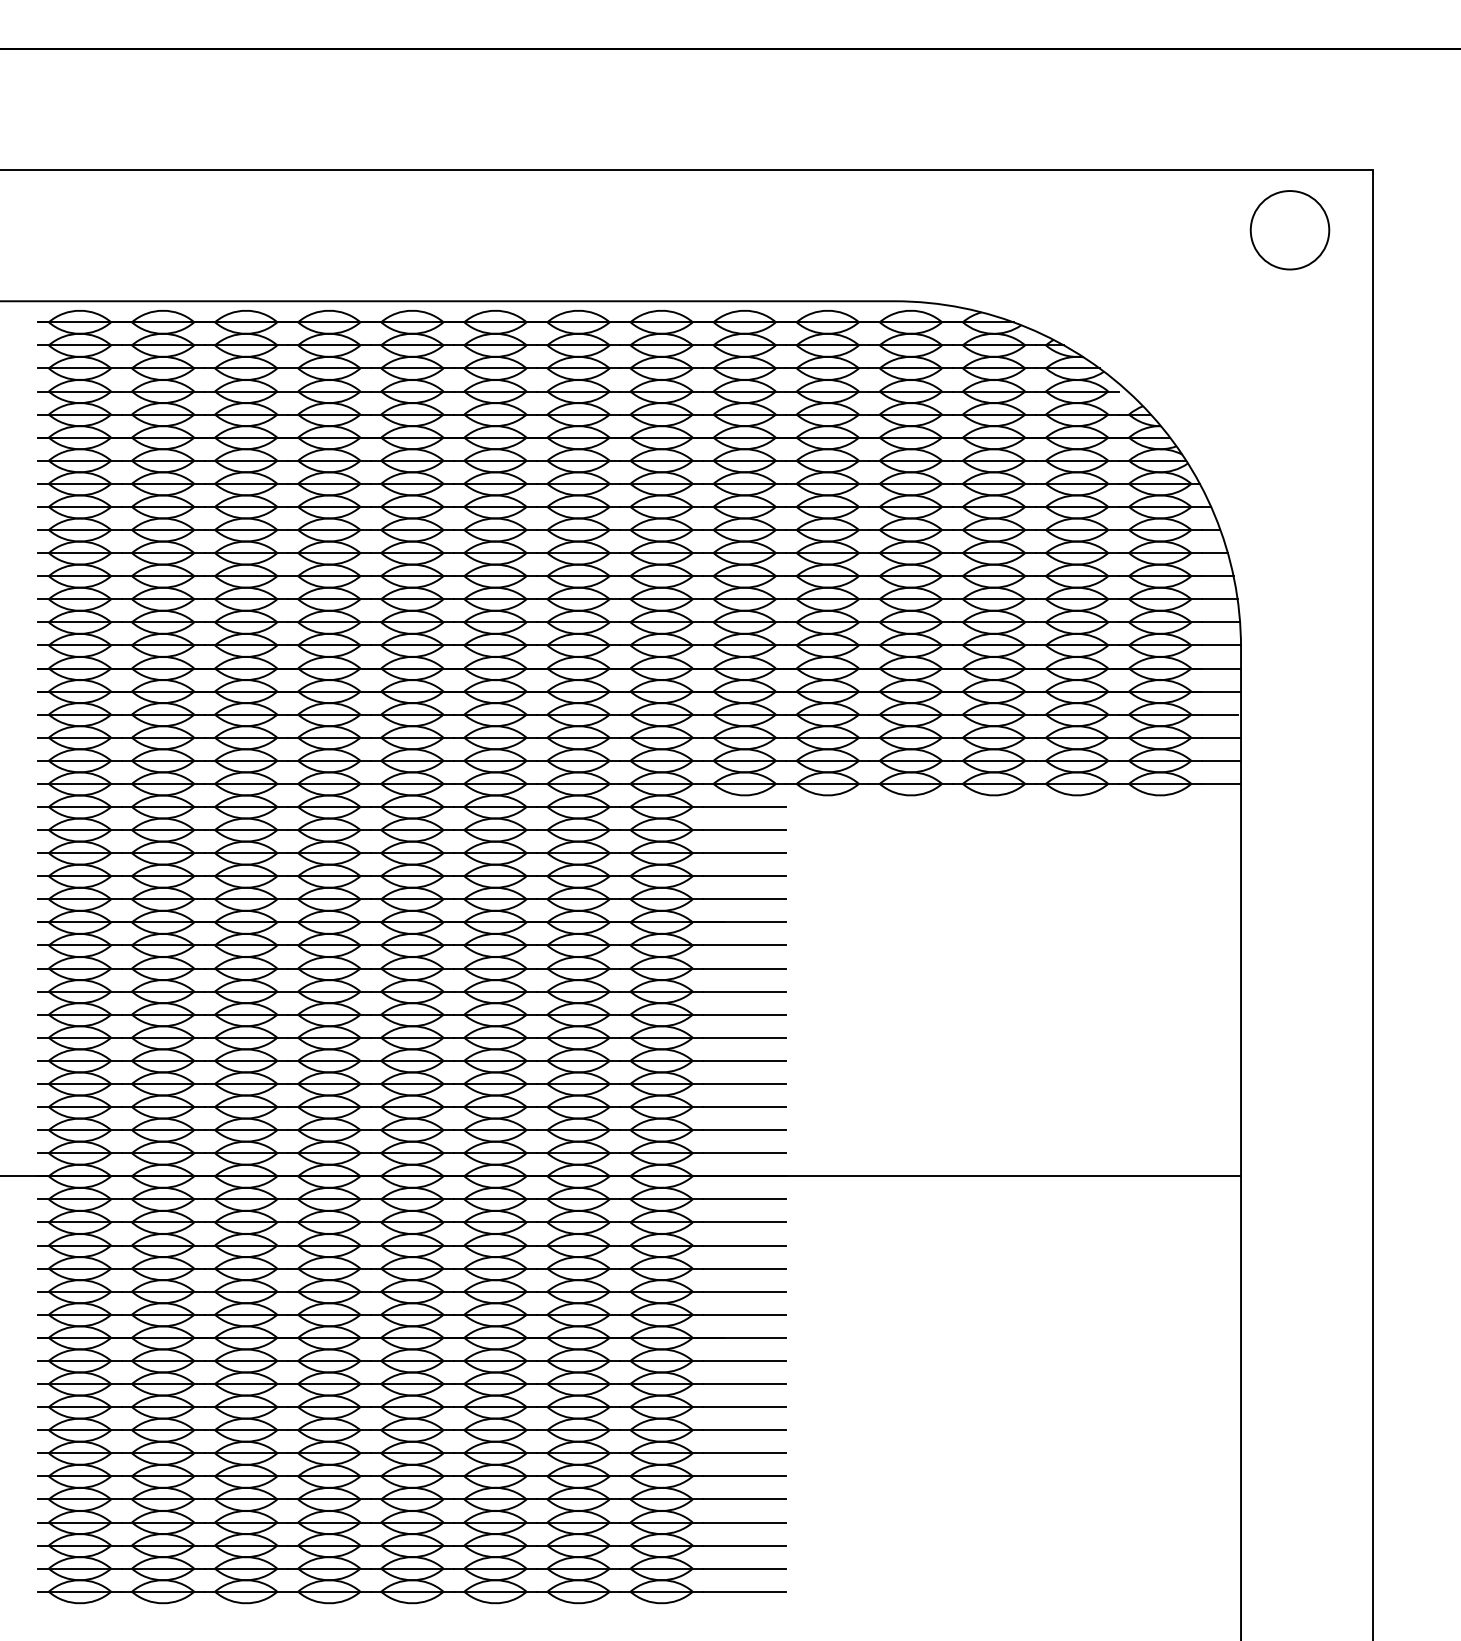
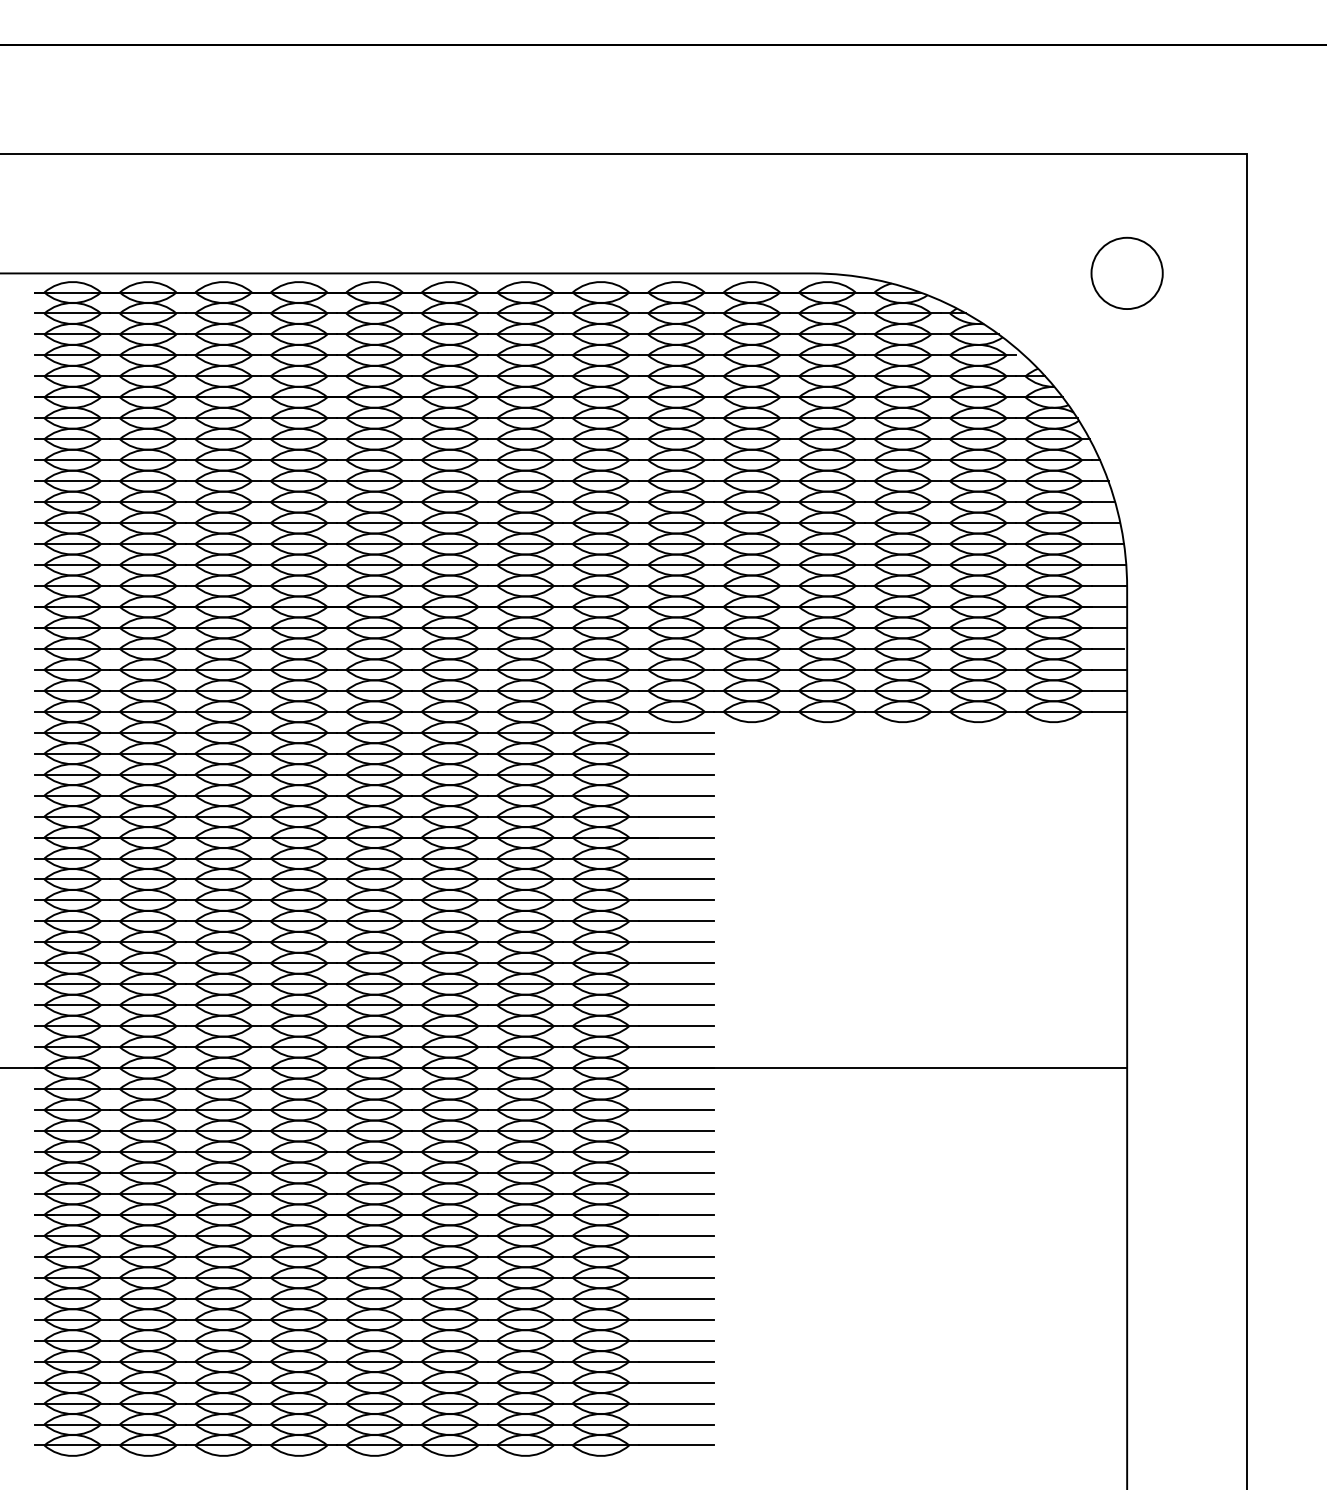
circle: (1289, 230) -> (1126, 273), moved

